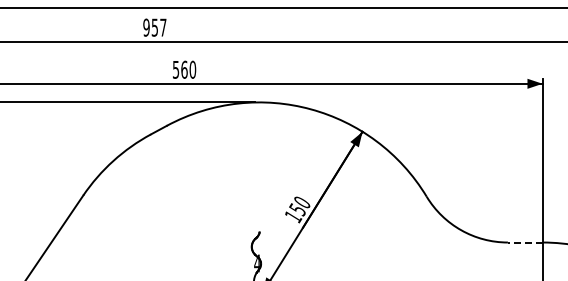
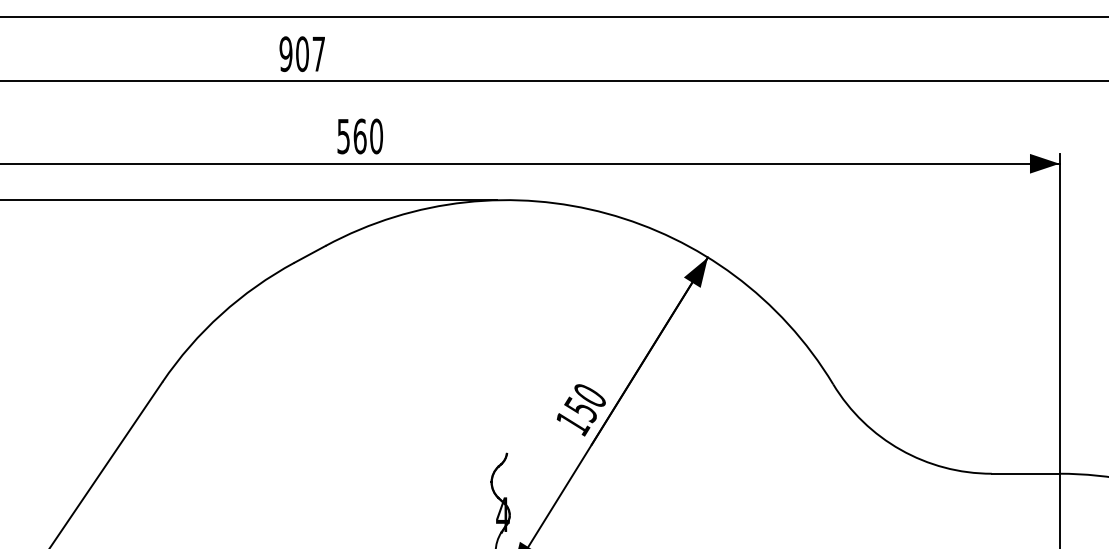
text: (154, 27) -> (301, 53), 957 -> 907
line: (524, 242) -> (1024, 473), dashed -> solid

